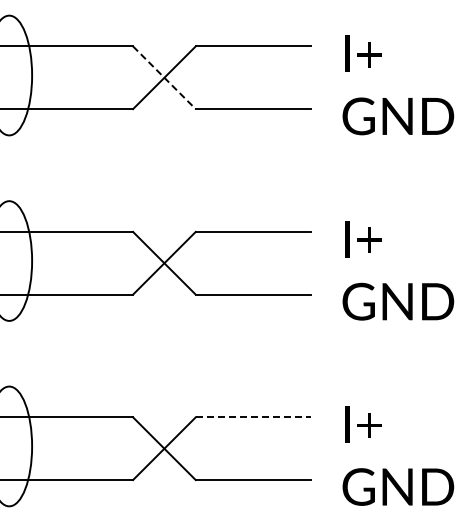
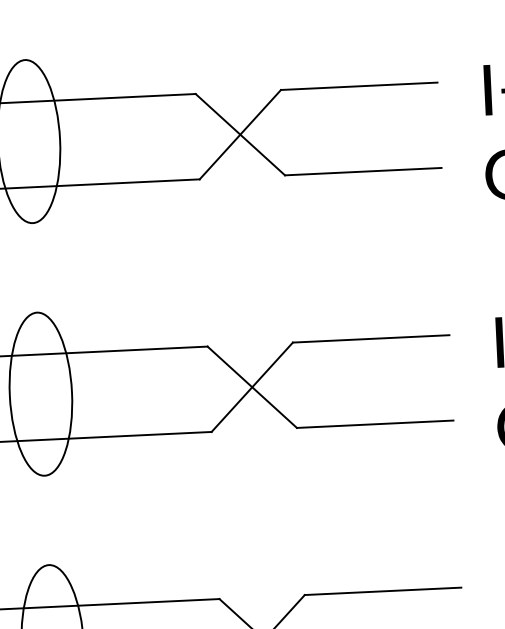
line: (164, 78) -> (240, 135), dashed -> solid
line: (253, 417) -> (383, 591), dashed -> solid

